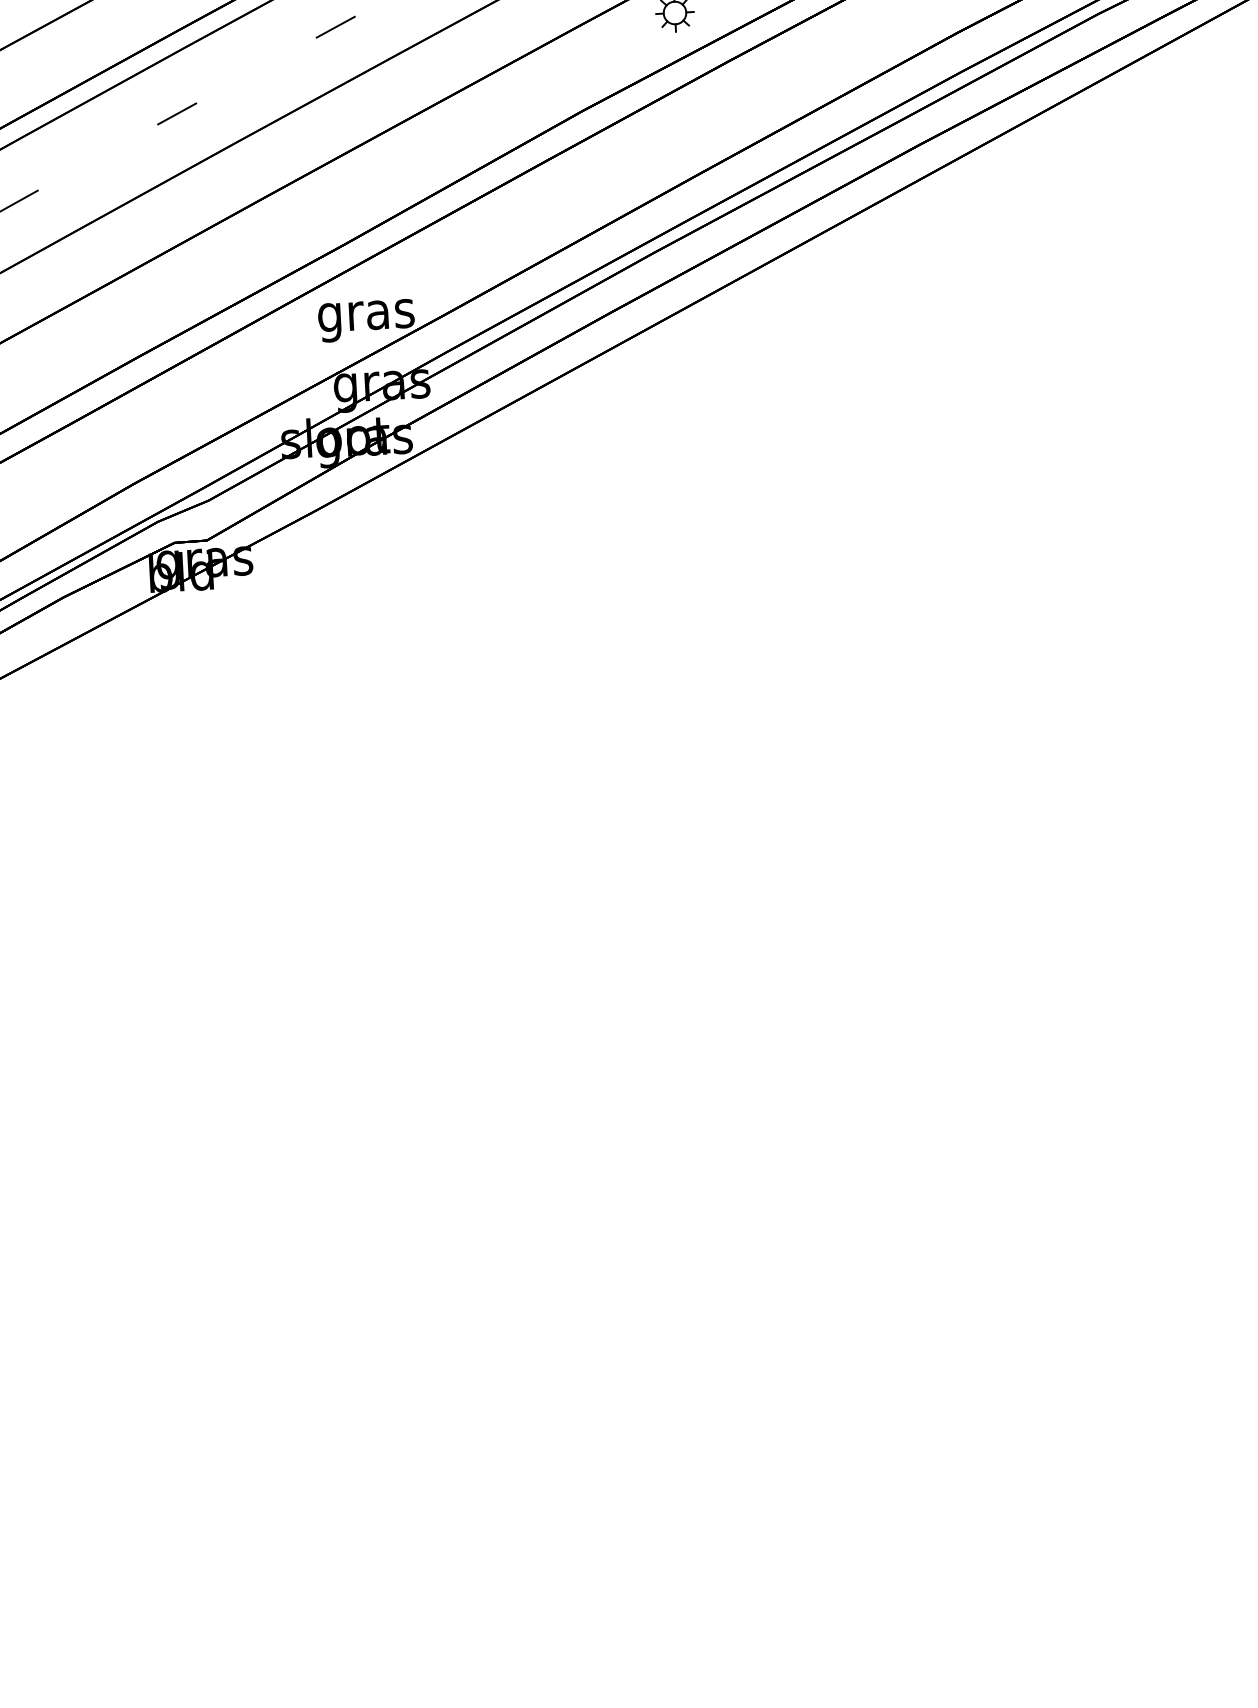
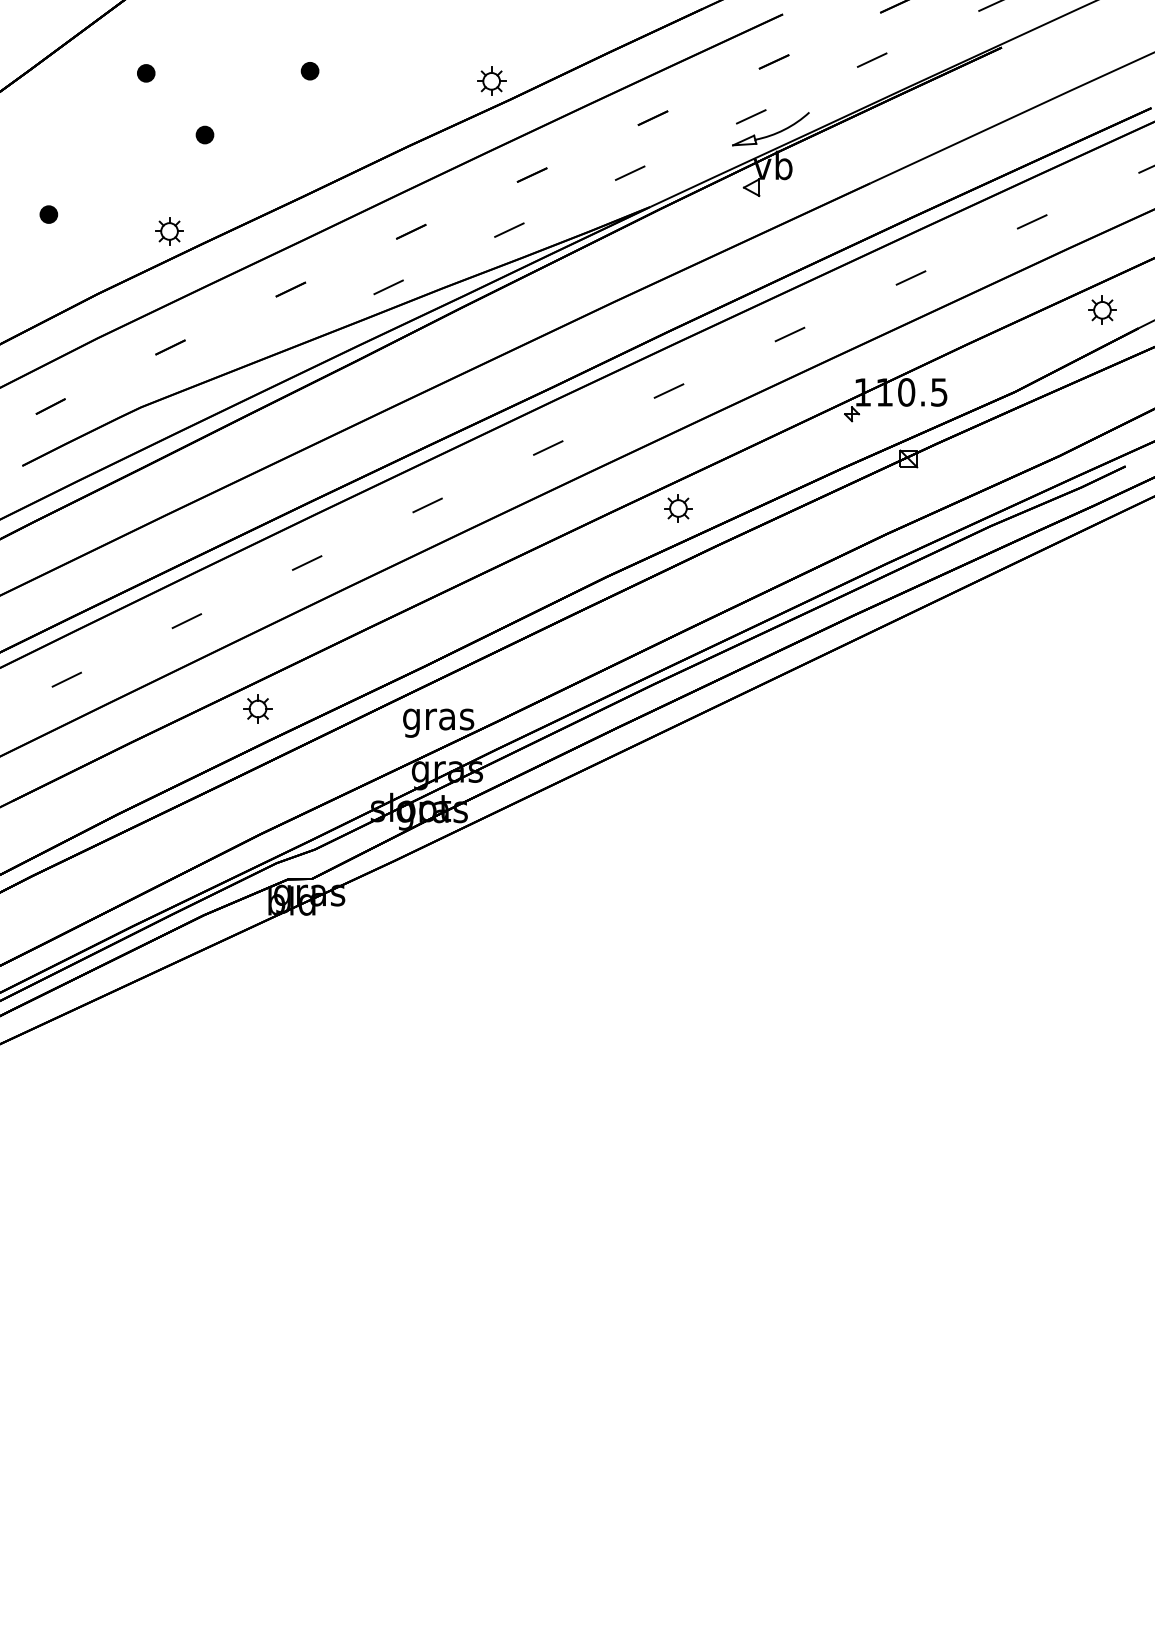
part: (120, 314) -> (257, 708), added

